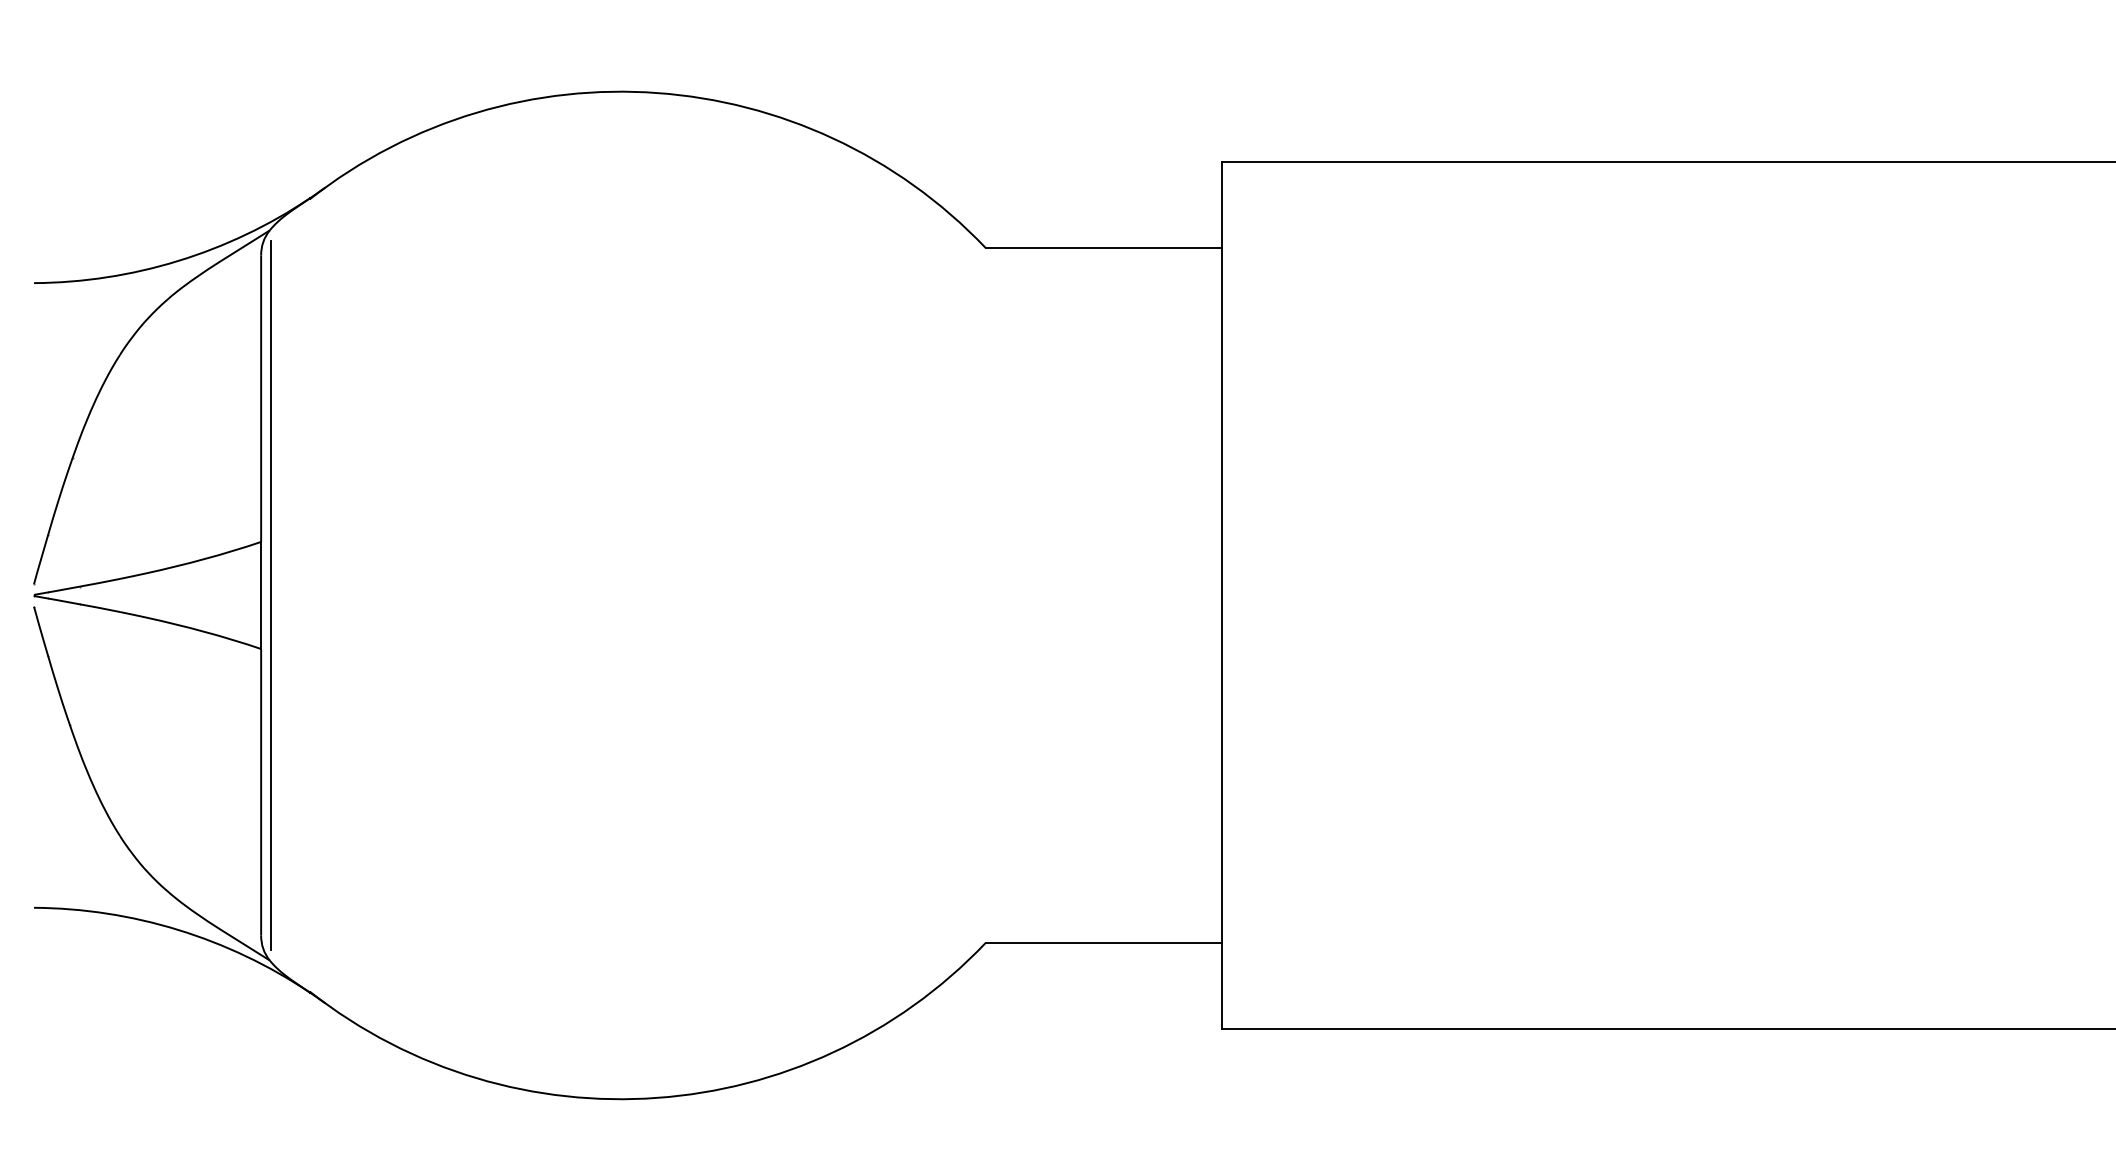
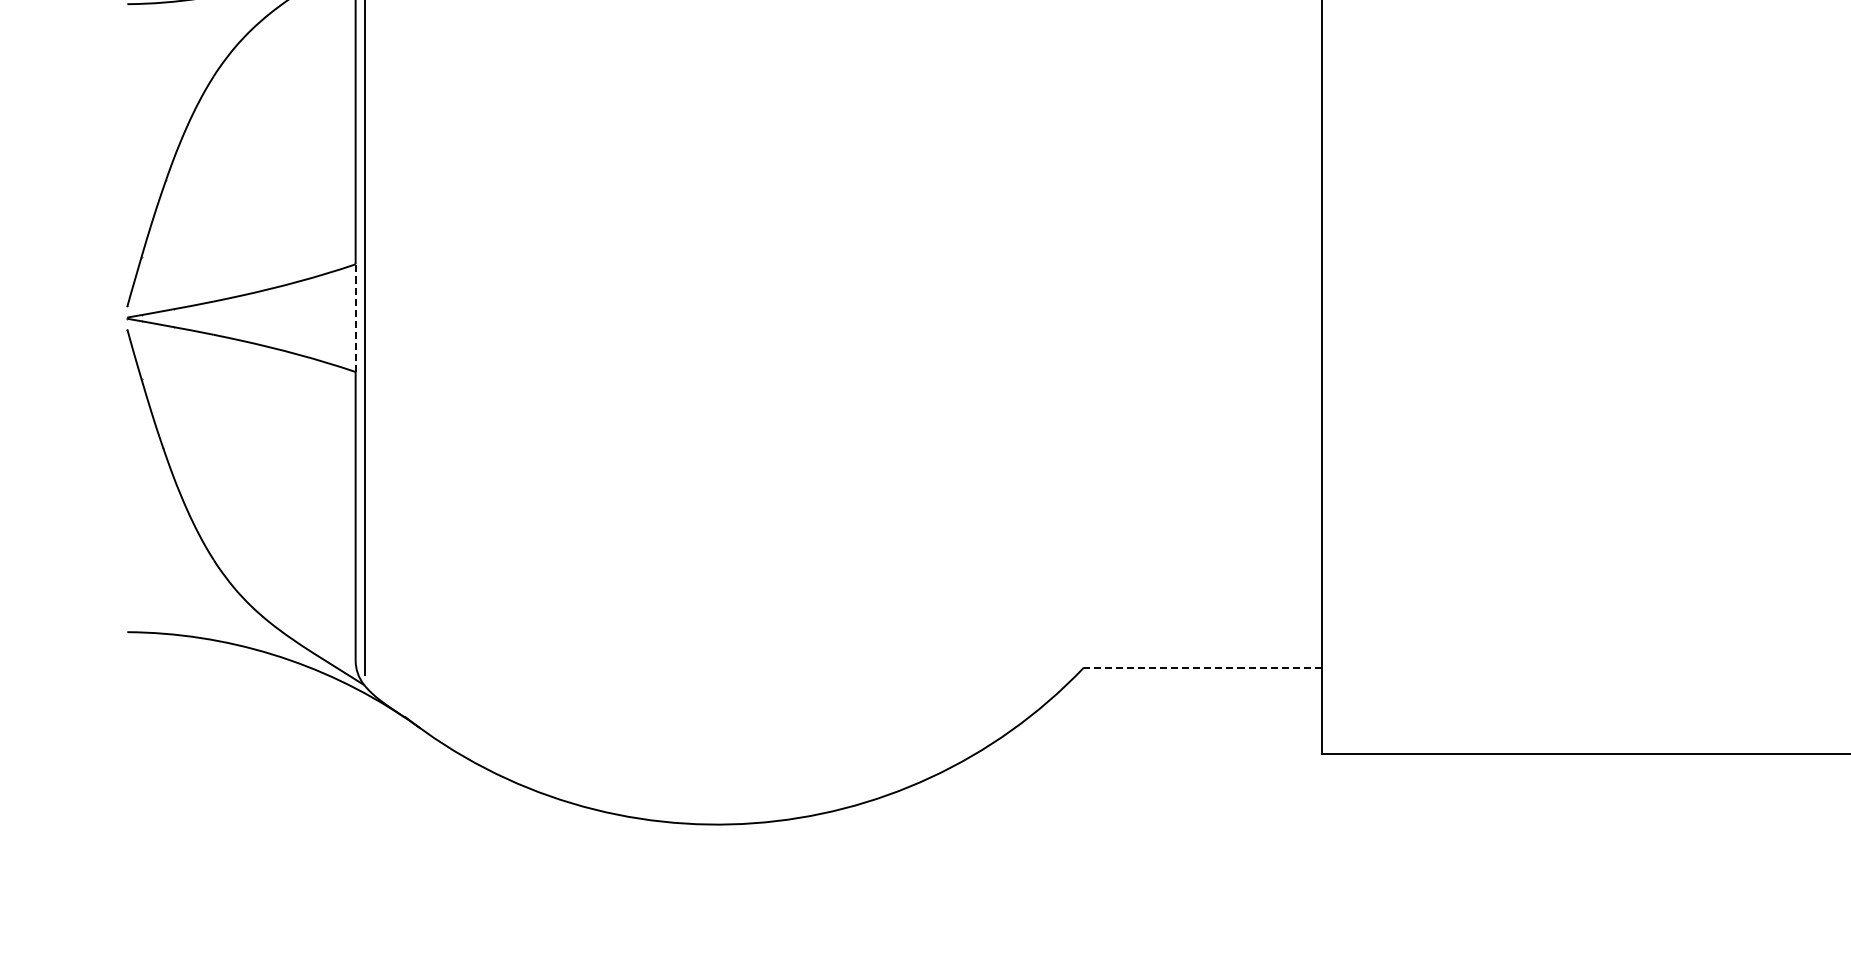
line: (261, 595) -> (355, 318), solid -> dashed
line: (1103, 943) -> (1202, 668), solid -> dashed

